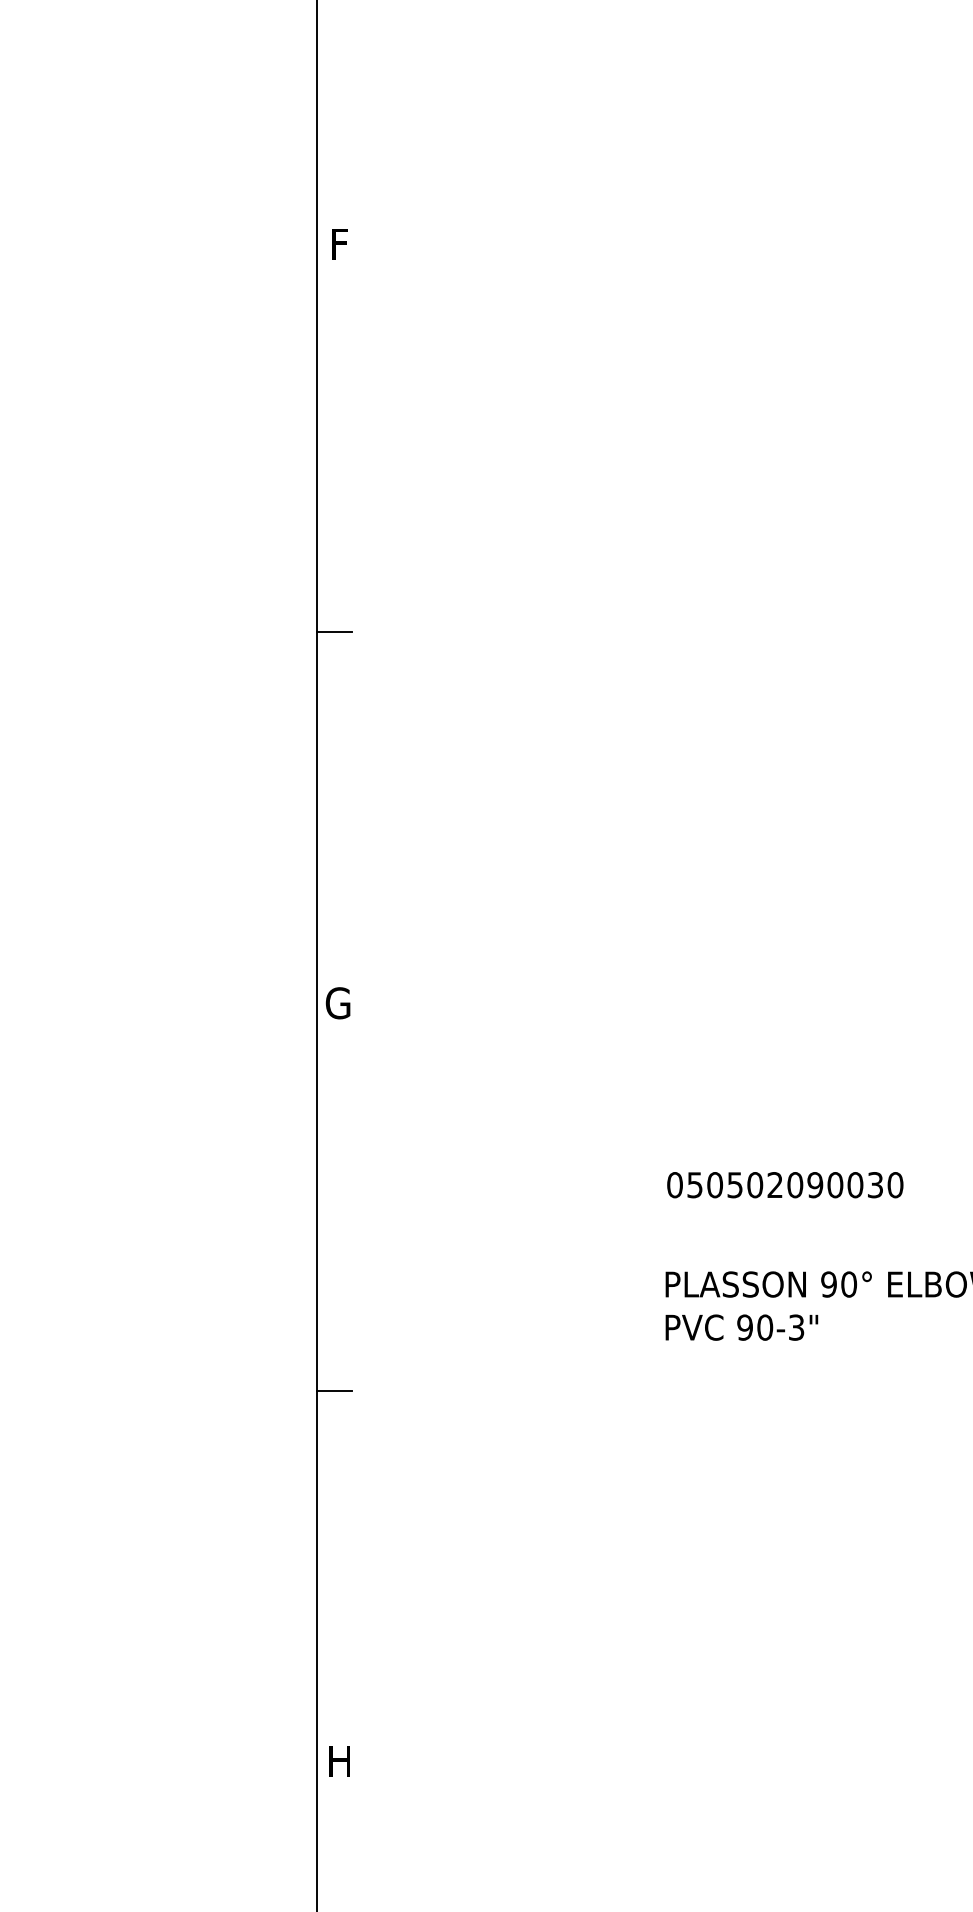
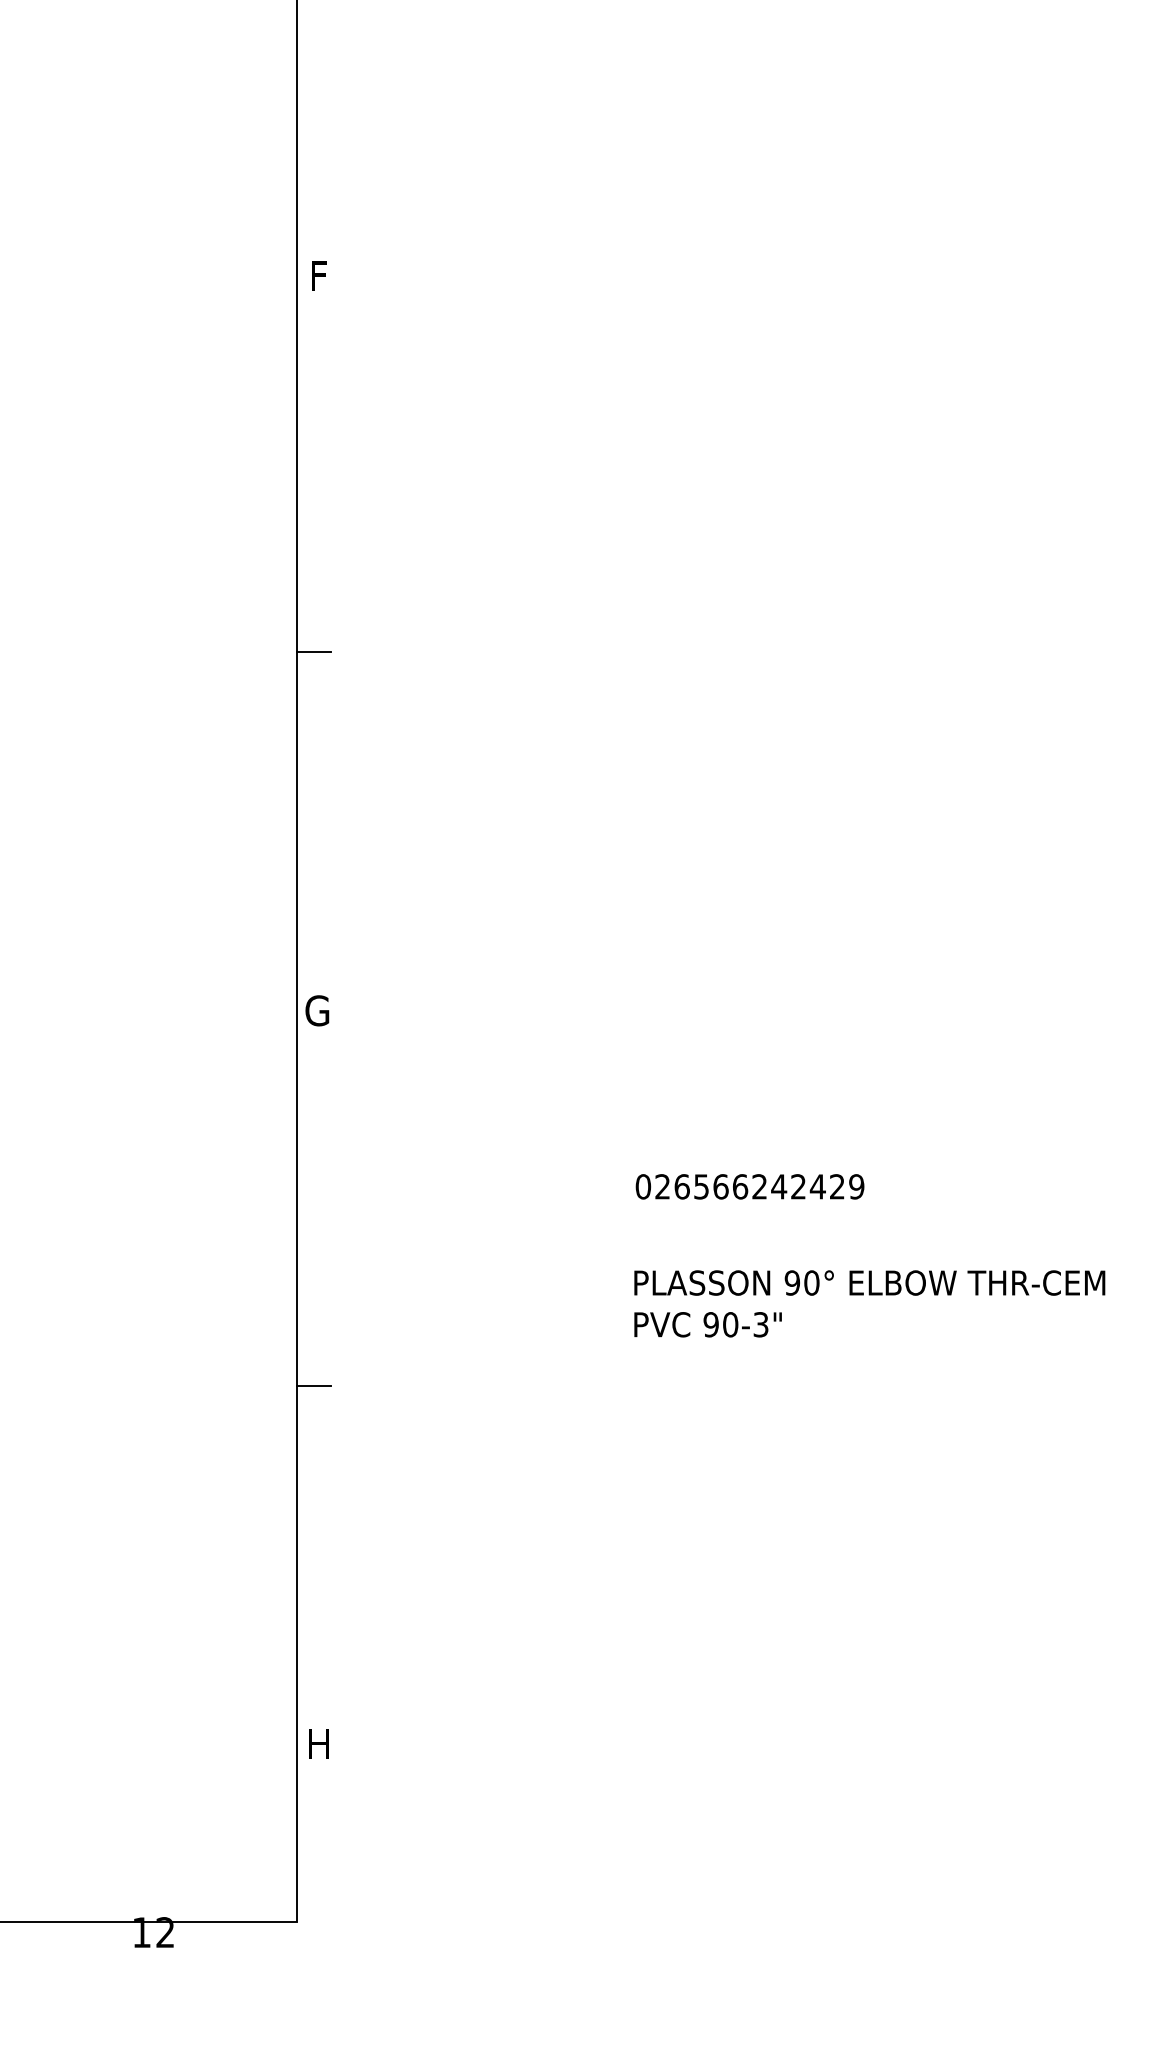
text: (794, 1184) -> (759, 1186), 050502090030 -> 026566242429

